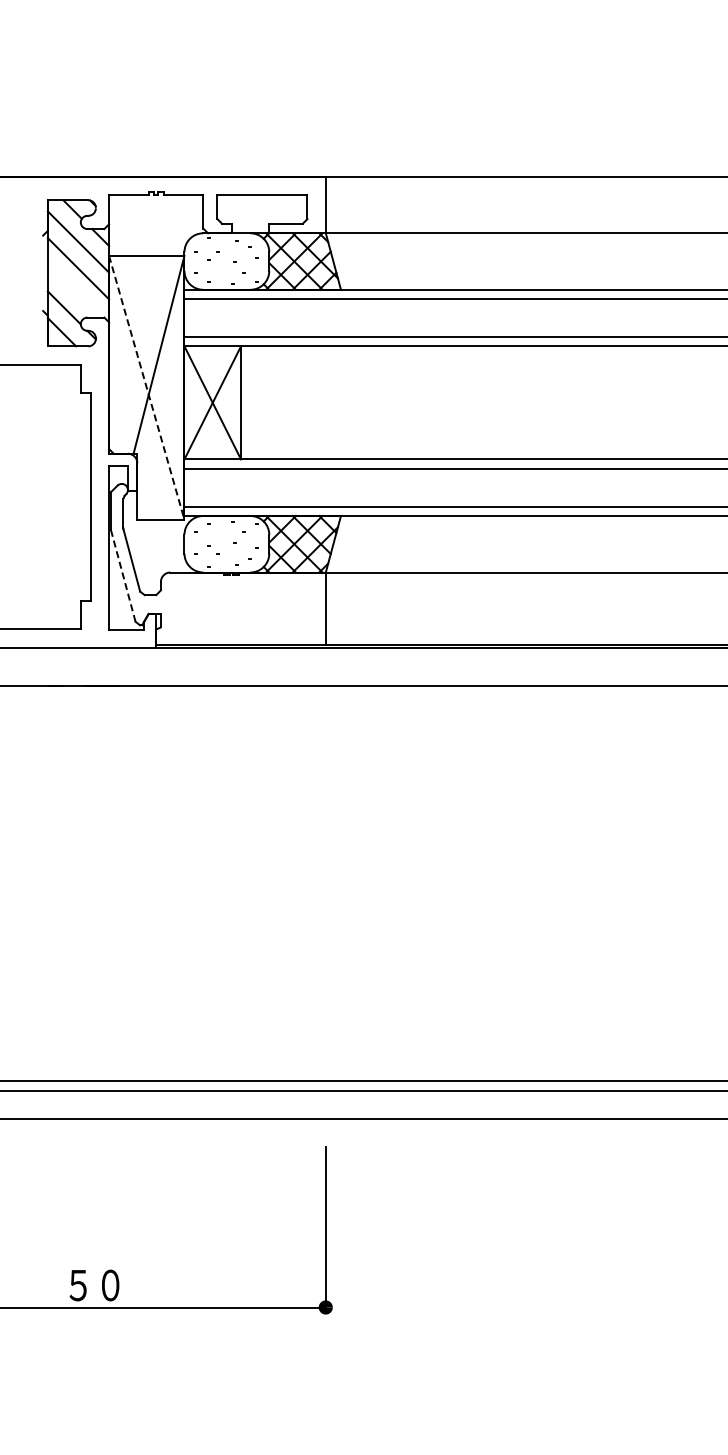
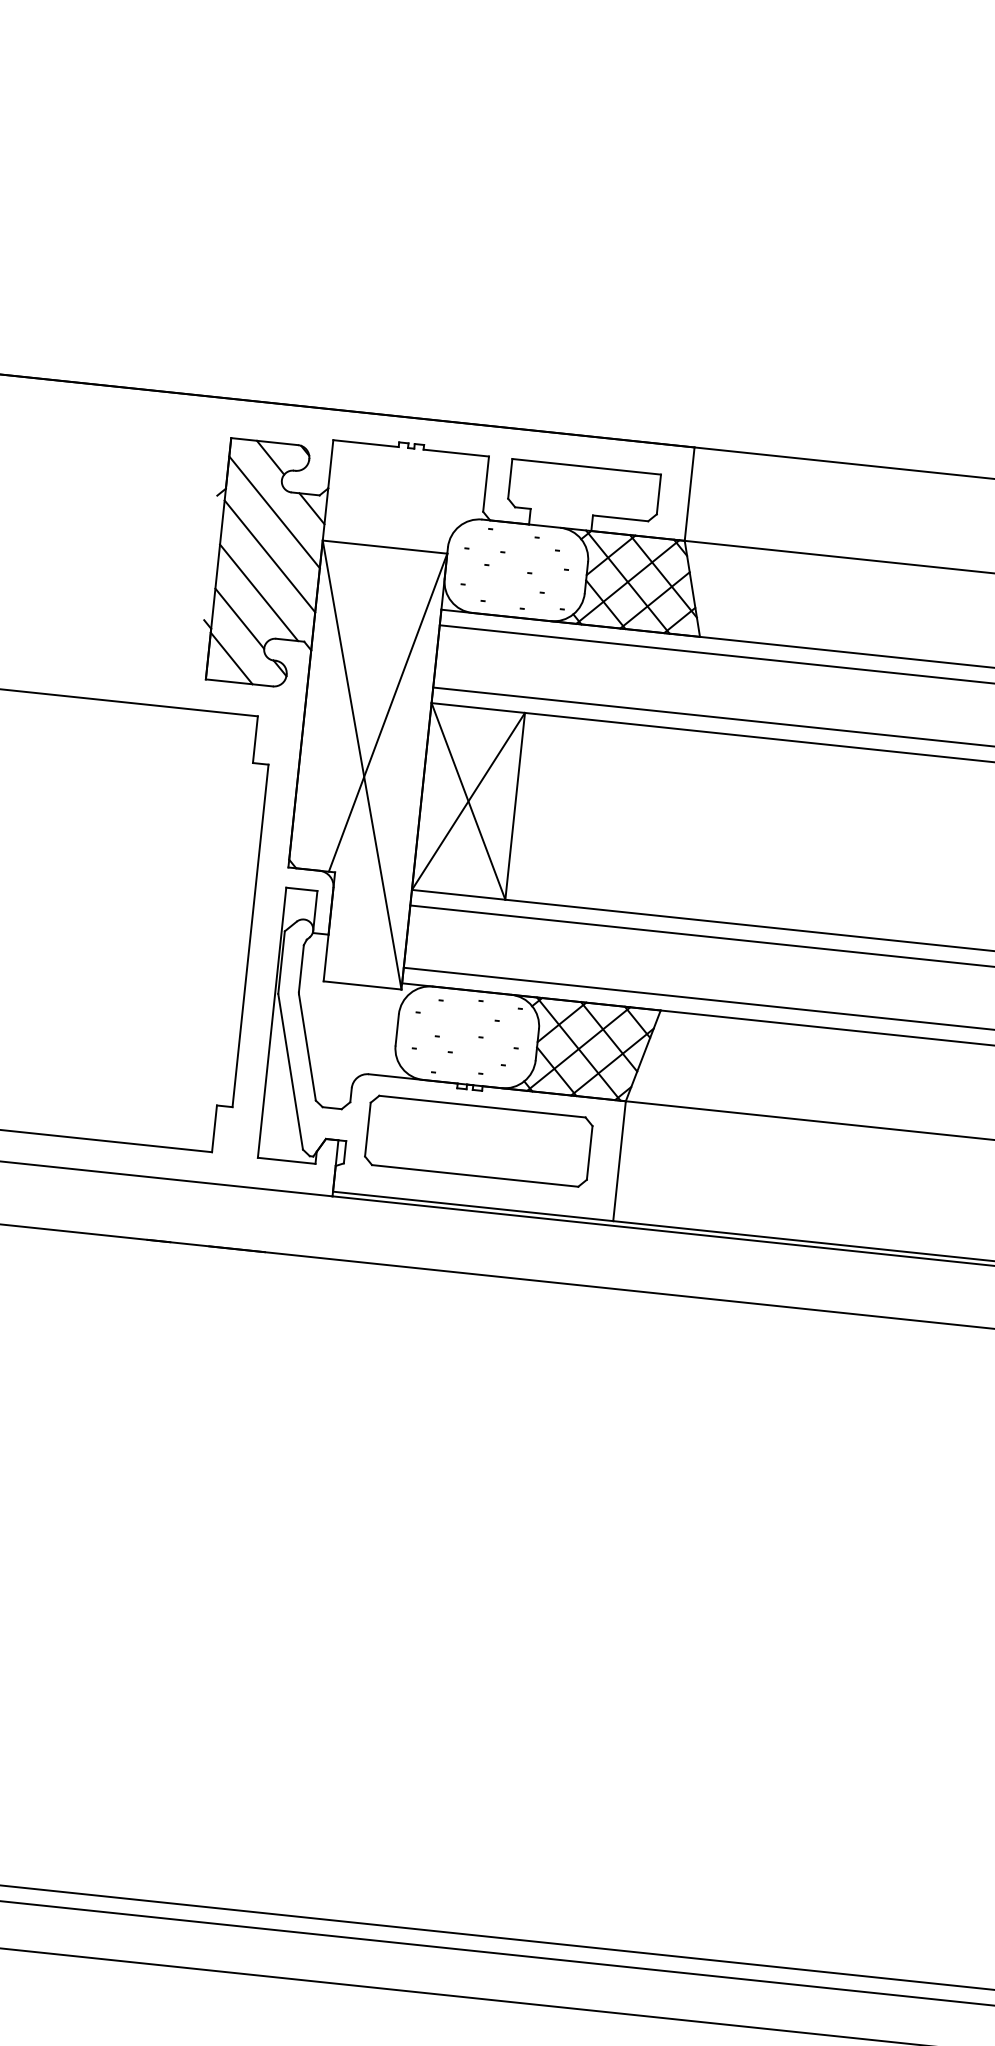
line: (73, 290) -> (257, 591), added
line: (146, 388) -> (361, 766), dashed -> solid
line: (123, 575) -> (291, 1071), dashed -> solid
part: (240, 605) -> (479, 1140), added

